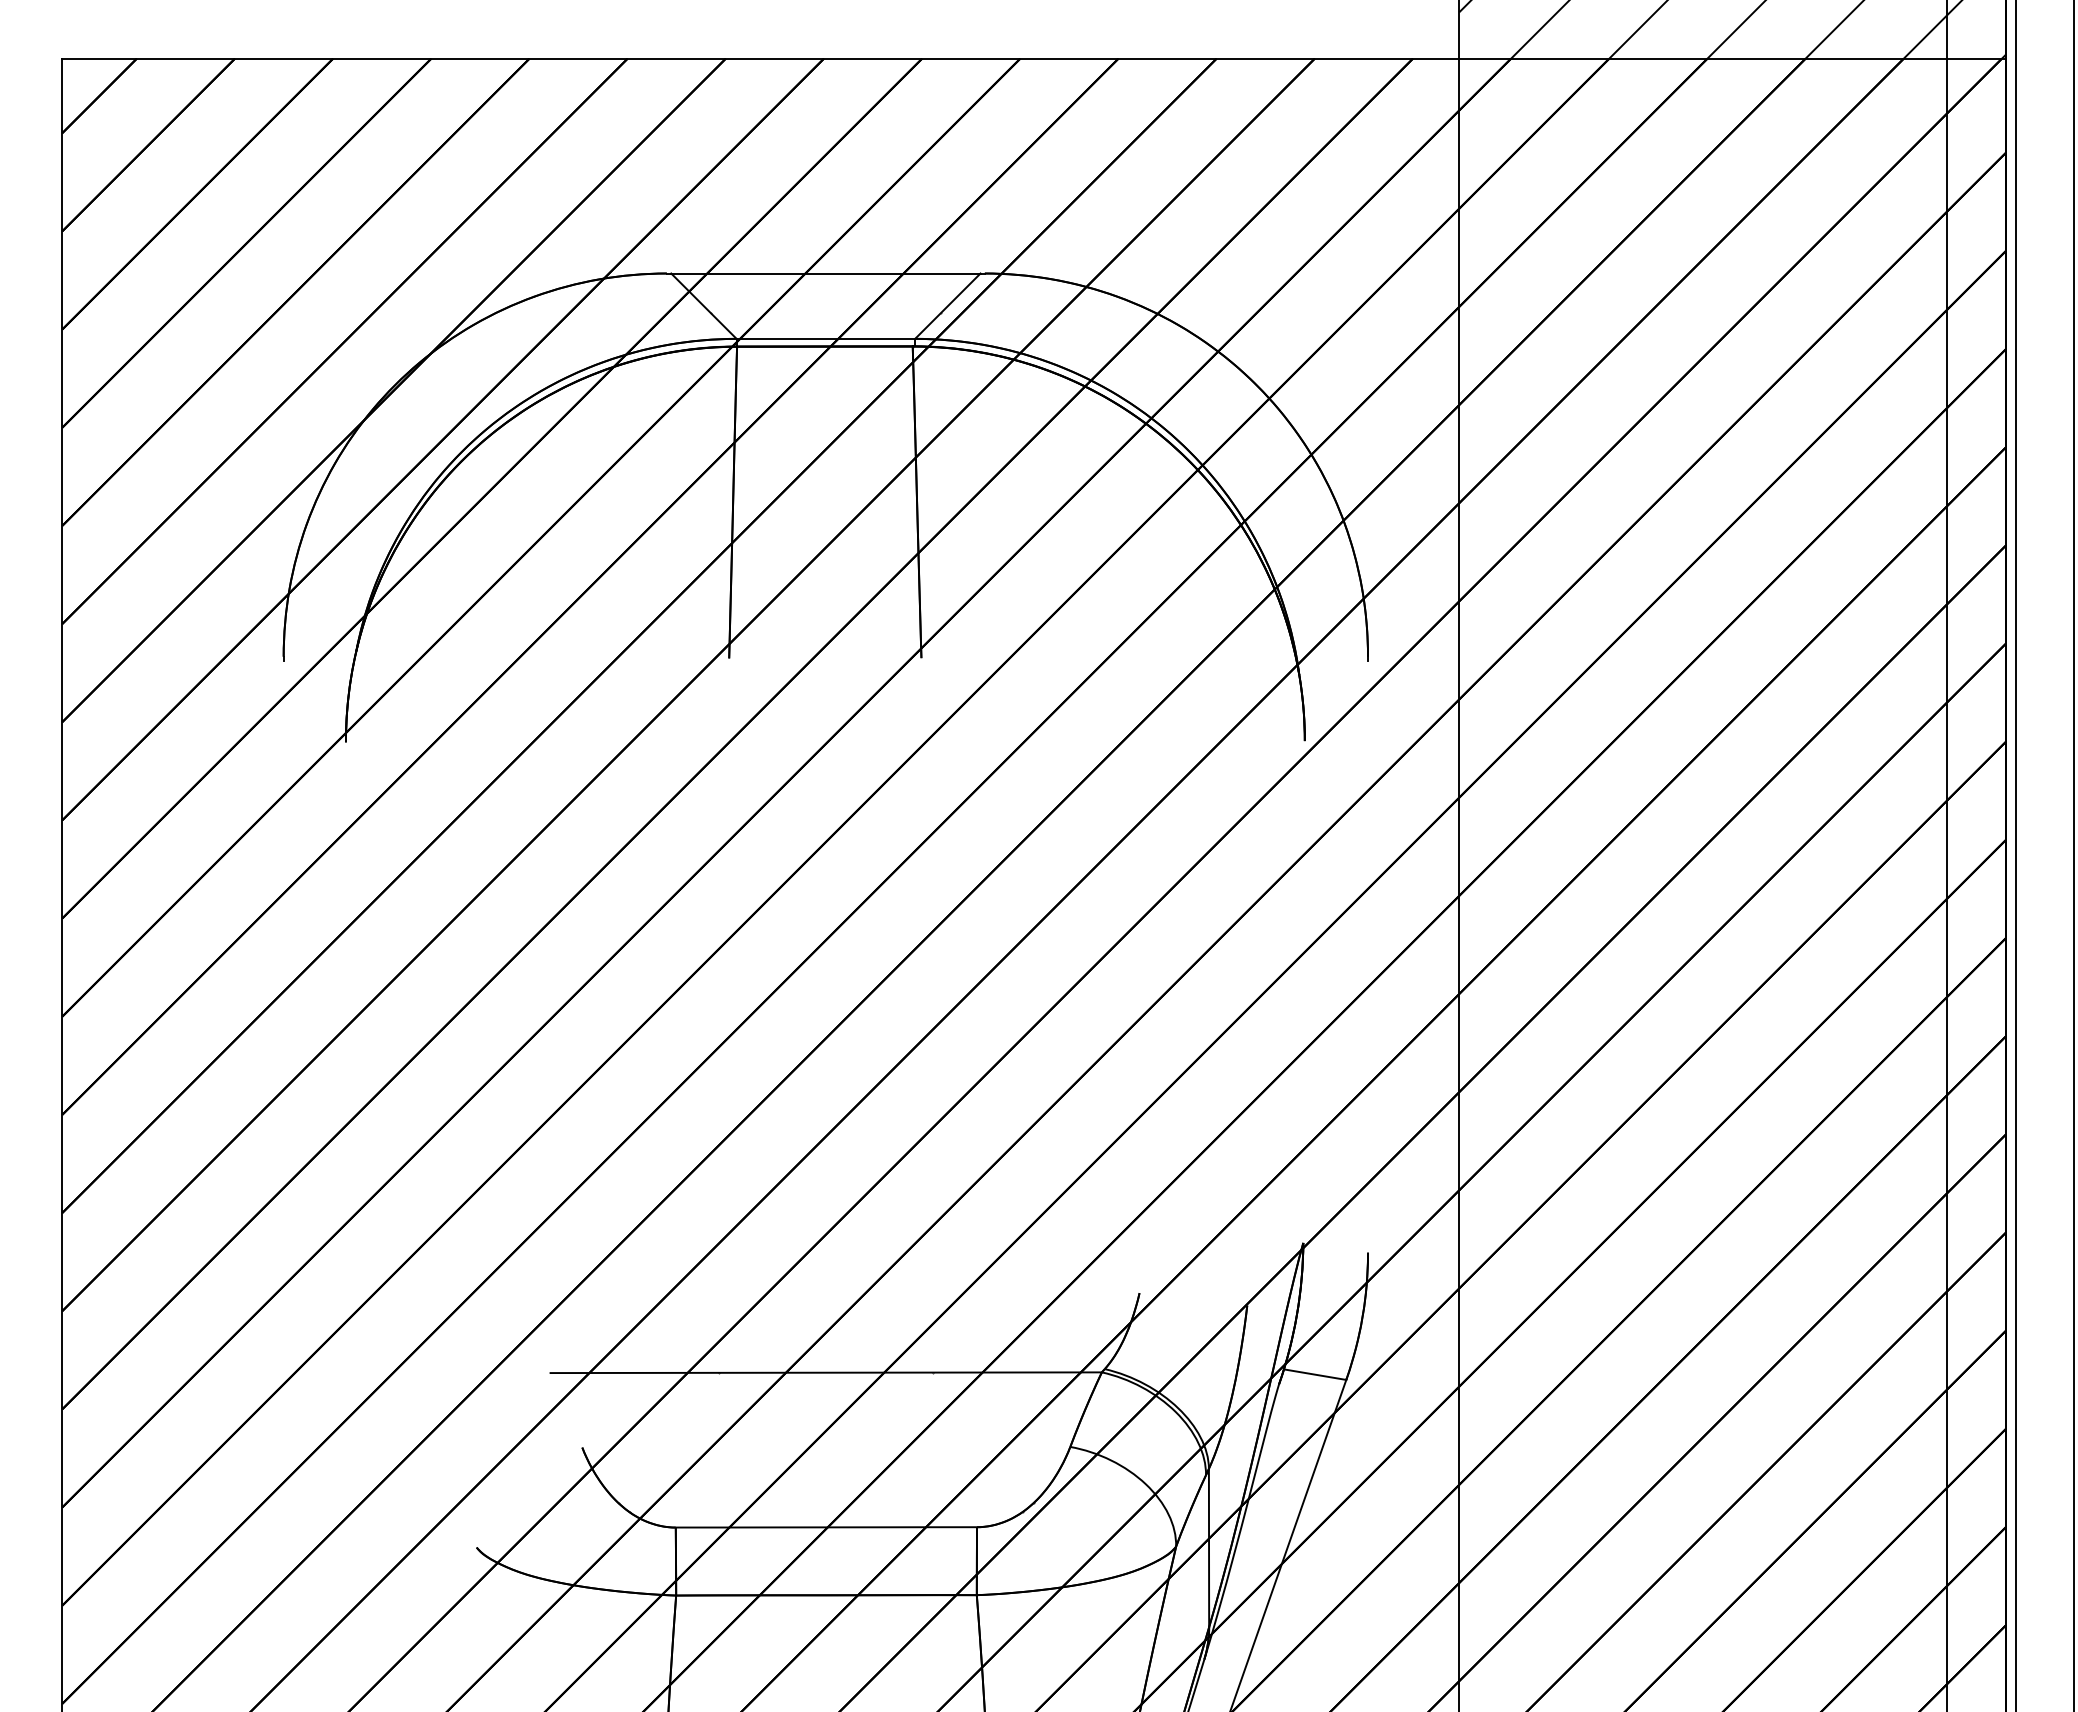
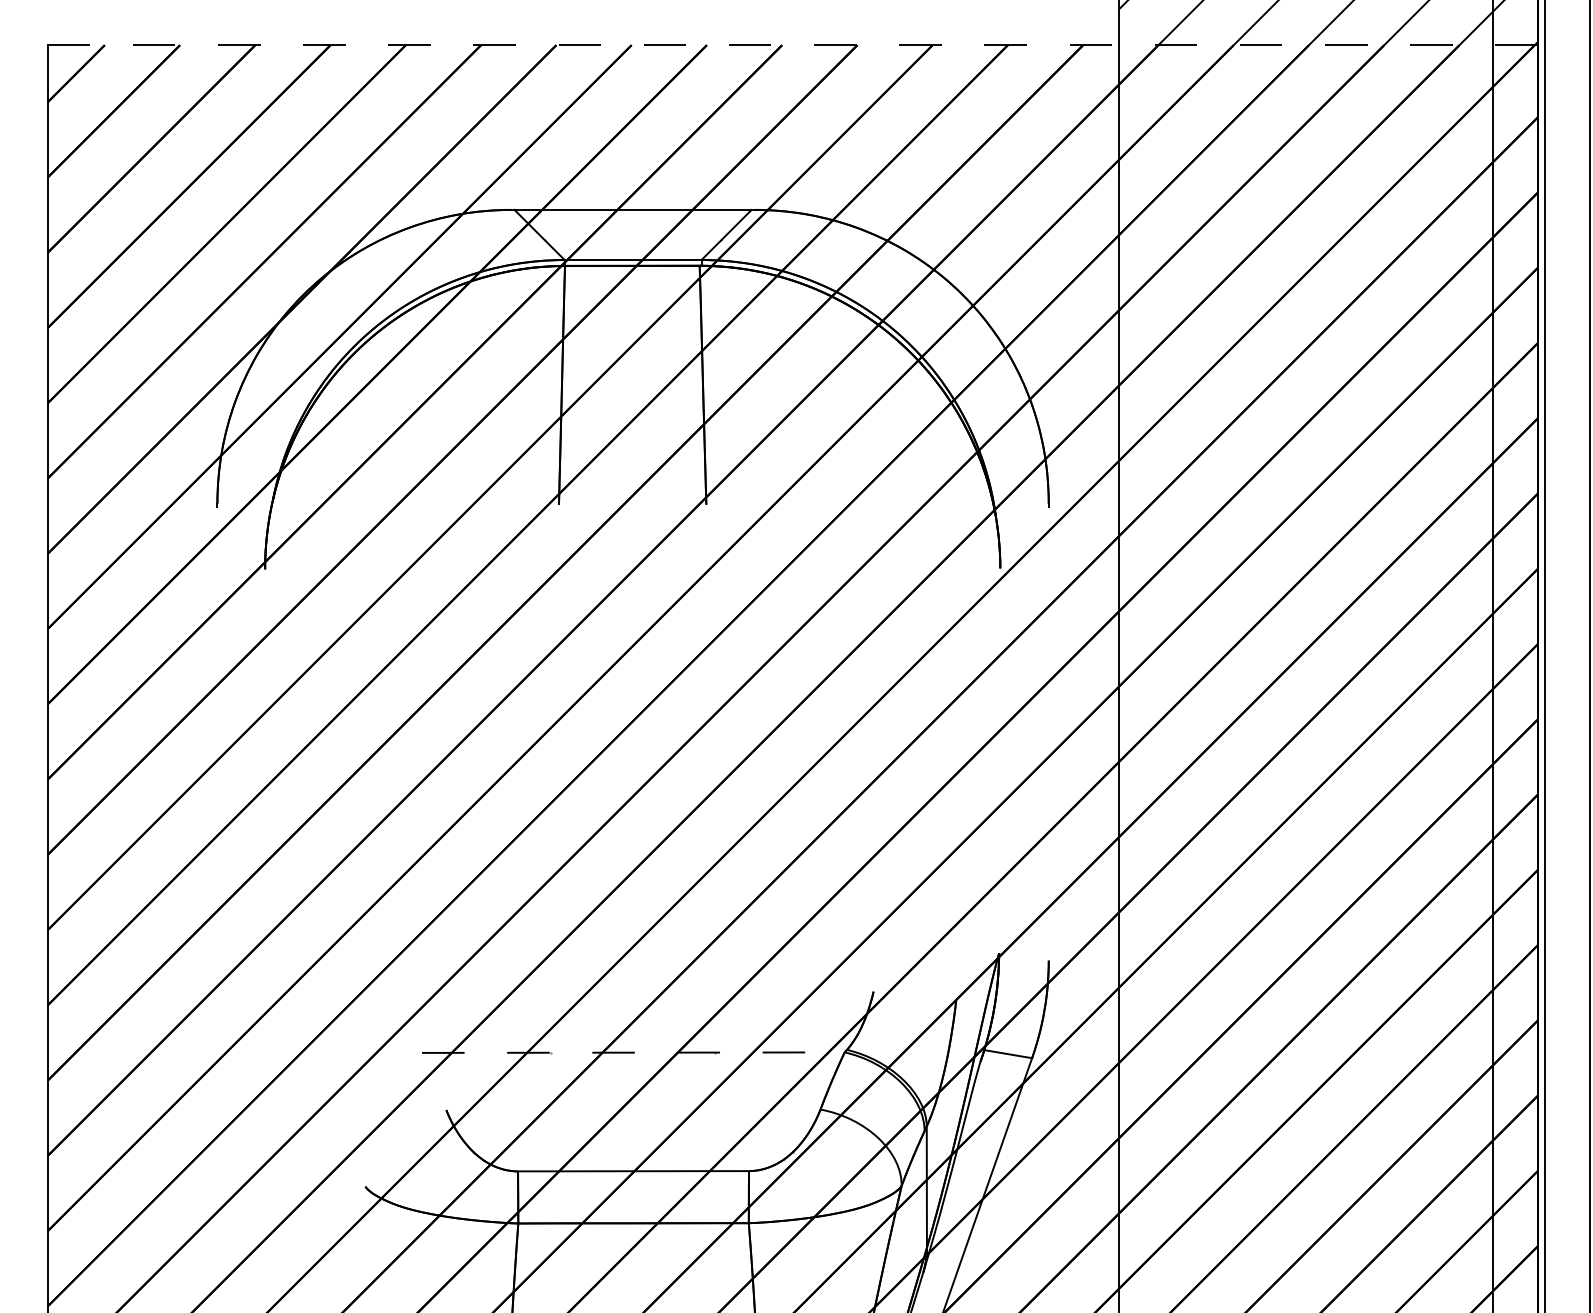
line: (1034, 58) -> (793, 45), solid -> dashed
line: (826, 1372) -> (633, 1052), solid -> dashed

